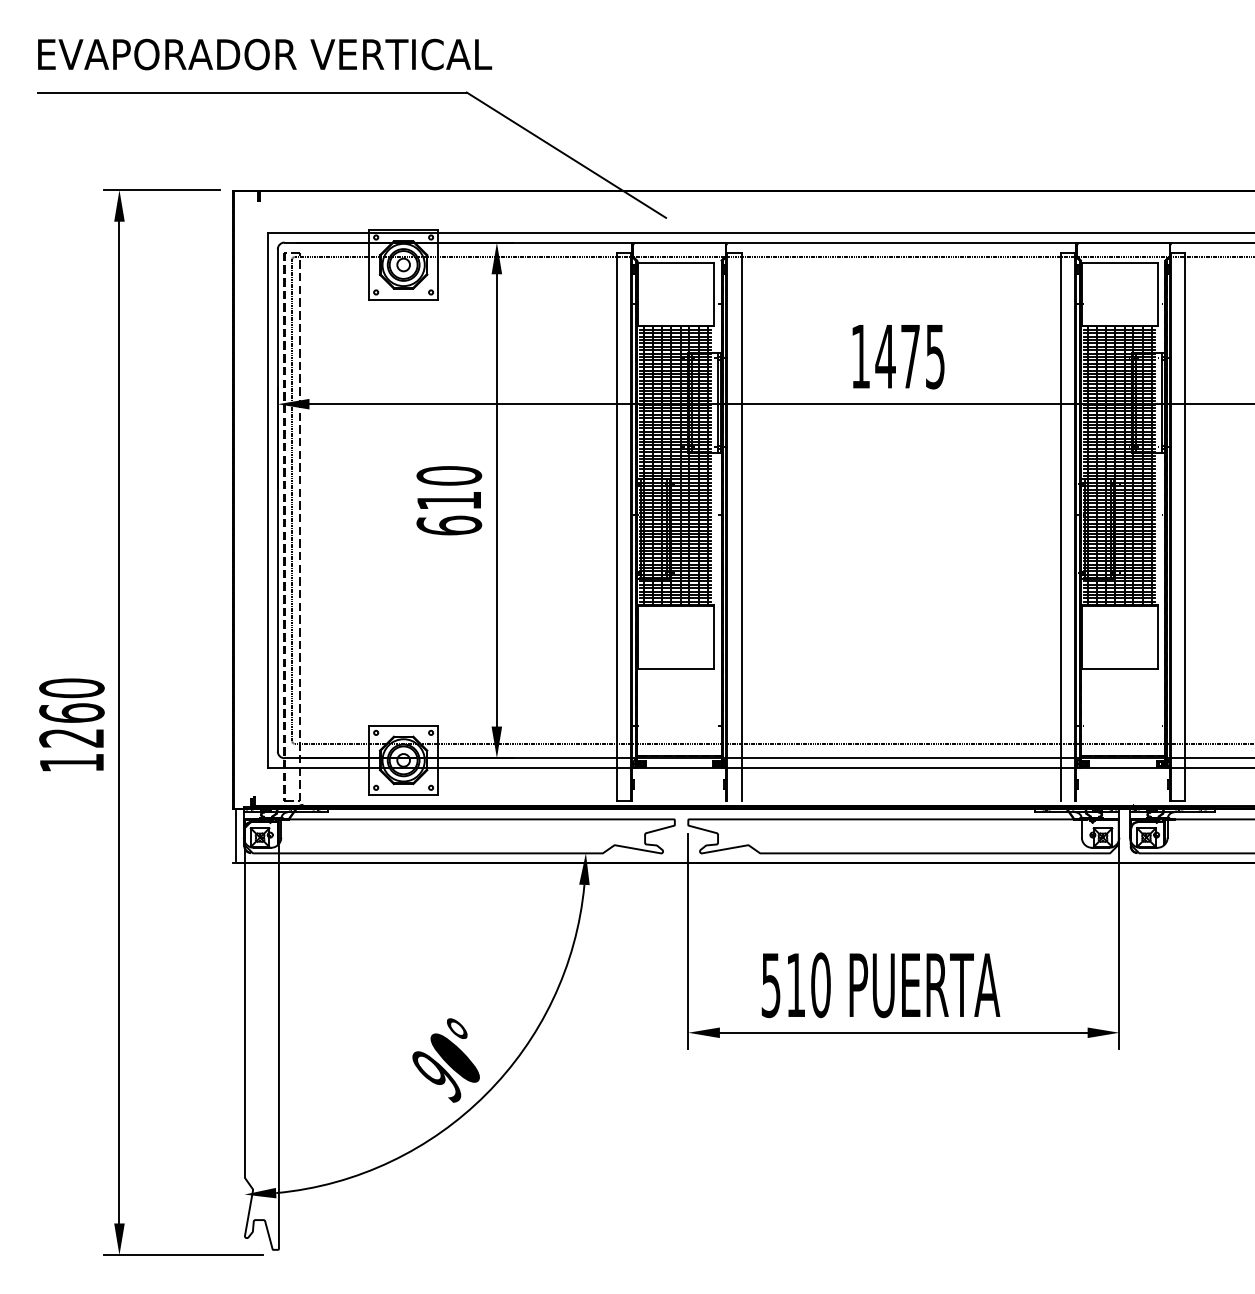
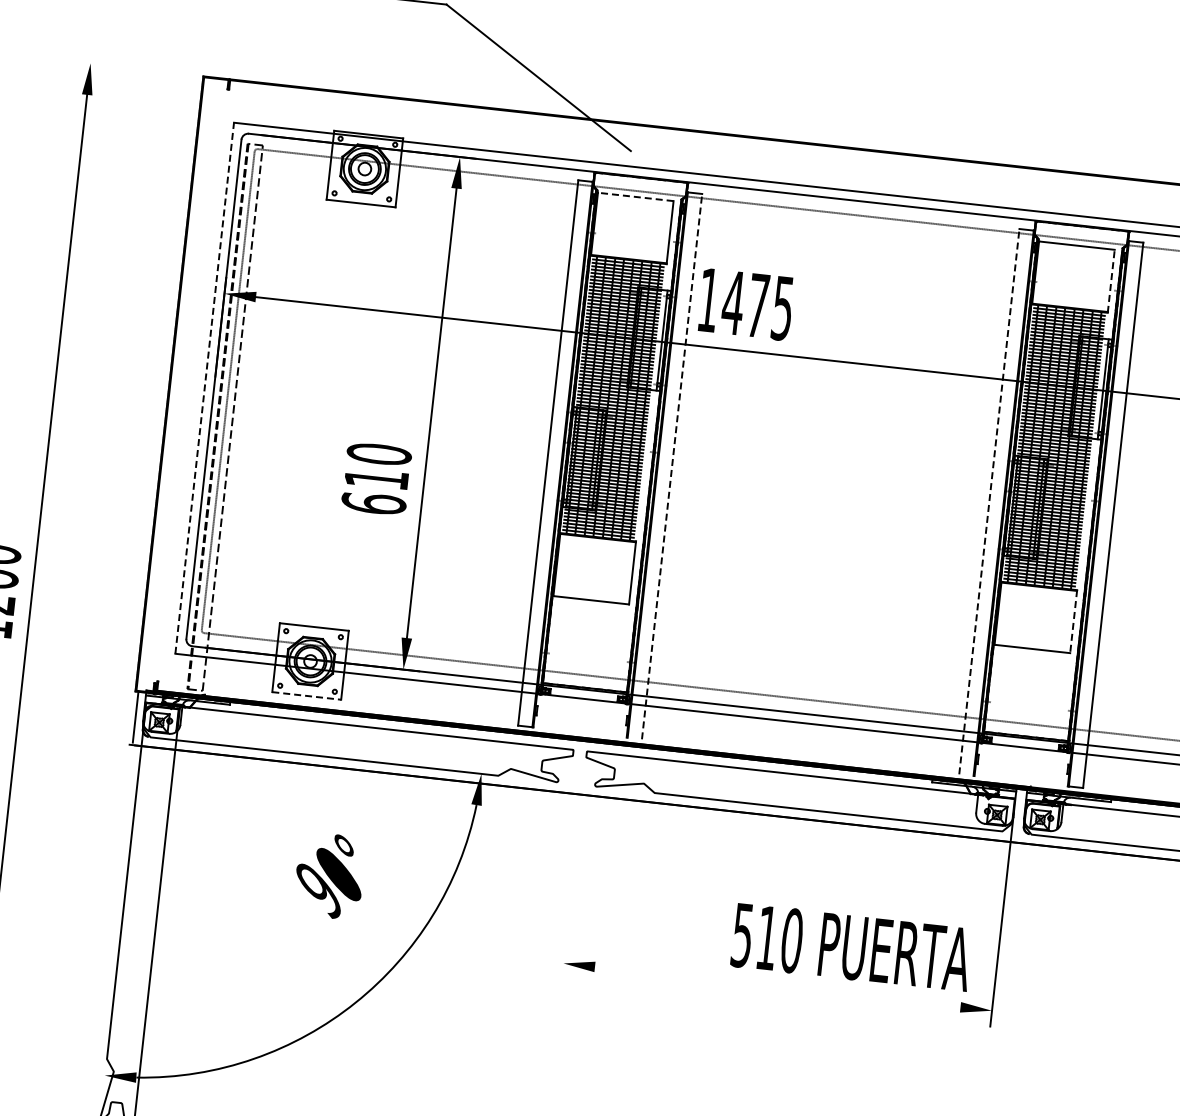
line: (161, 190) -> (132, 68), removed
line: (675, 262) -> (635, 196), solid -> dashed
line: (1157, 294) -> (1110, 281), solid -> dashed
text: (898, 357) -> (746, 305), moved
line: (268, 499) -> (204, 387), solid -> dashed
text: (449, 500) -> (376, 478), moved
line: (741, 526) -> (672, 466), solid -> dashed
line: (1060, 526) -> (989, 501), solid -> dashed
line: (1157, 637) -> (1073, 622), solid -> dashed
line: (403, 795) -> (306, 696), solid -> dashed
line: (688, 940) -> (573, 871), removed
text: (880, 985) -> (851, 947), moved
line: (903, 1032) -> (777, 986), removed
text: (445, 1060) -> (328, 875), moved

